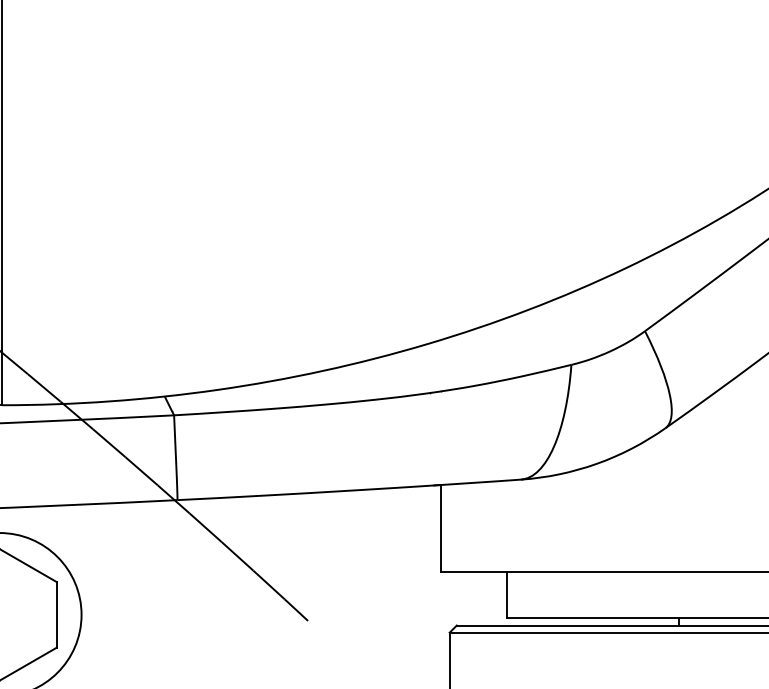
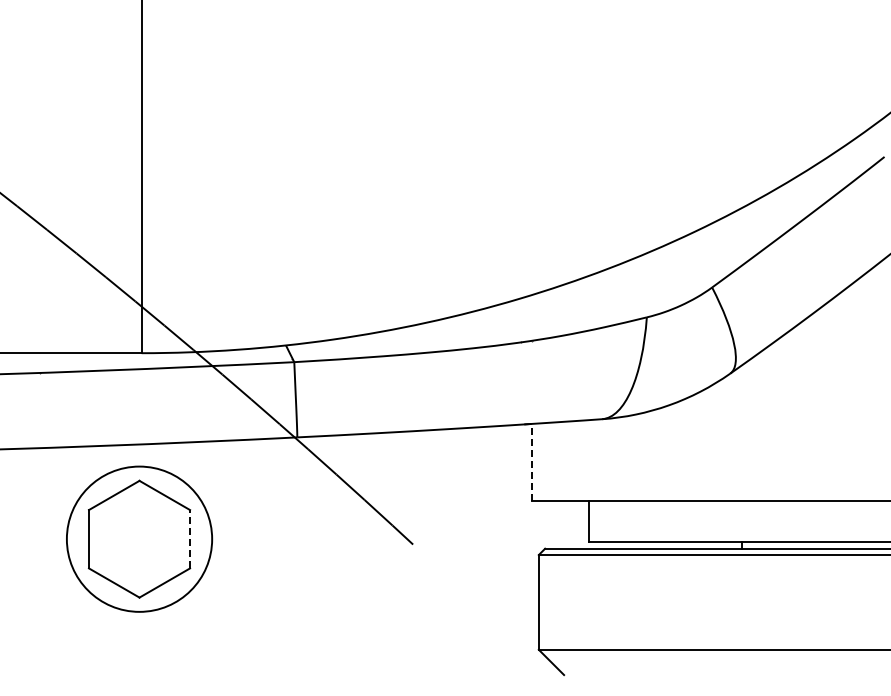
line: (441, 528) -> (531, 462), solid -> dashed
line: (57, 614) -> (190, 538), solid -> dashed

